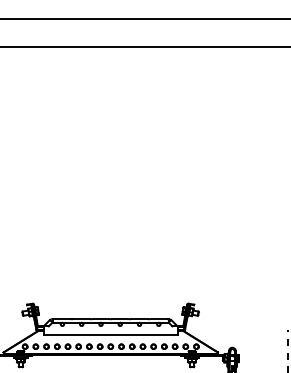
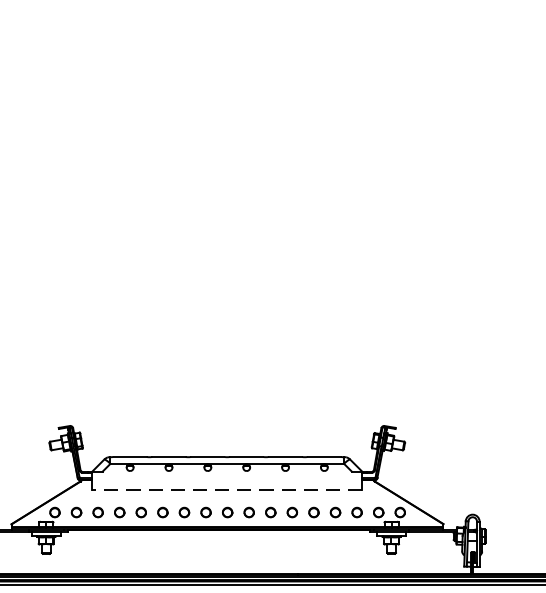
line: (110, 335) -> (227, 490), solid -> dashed

